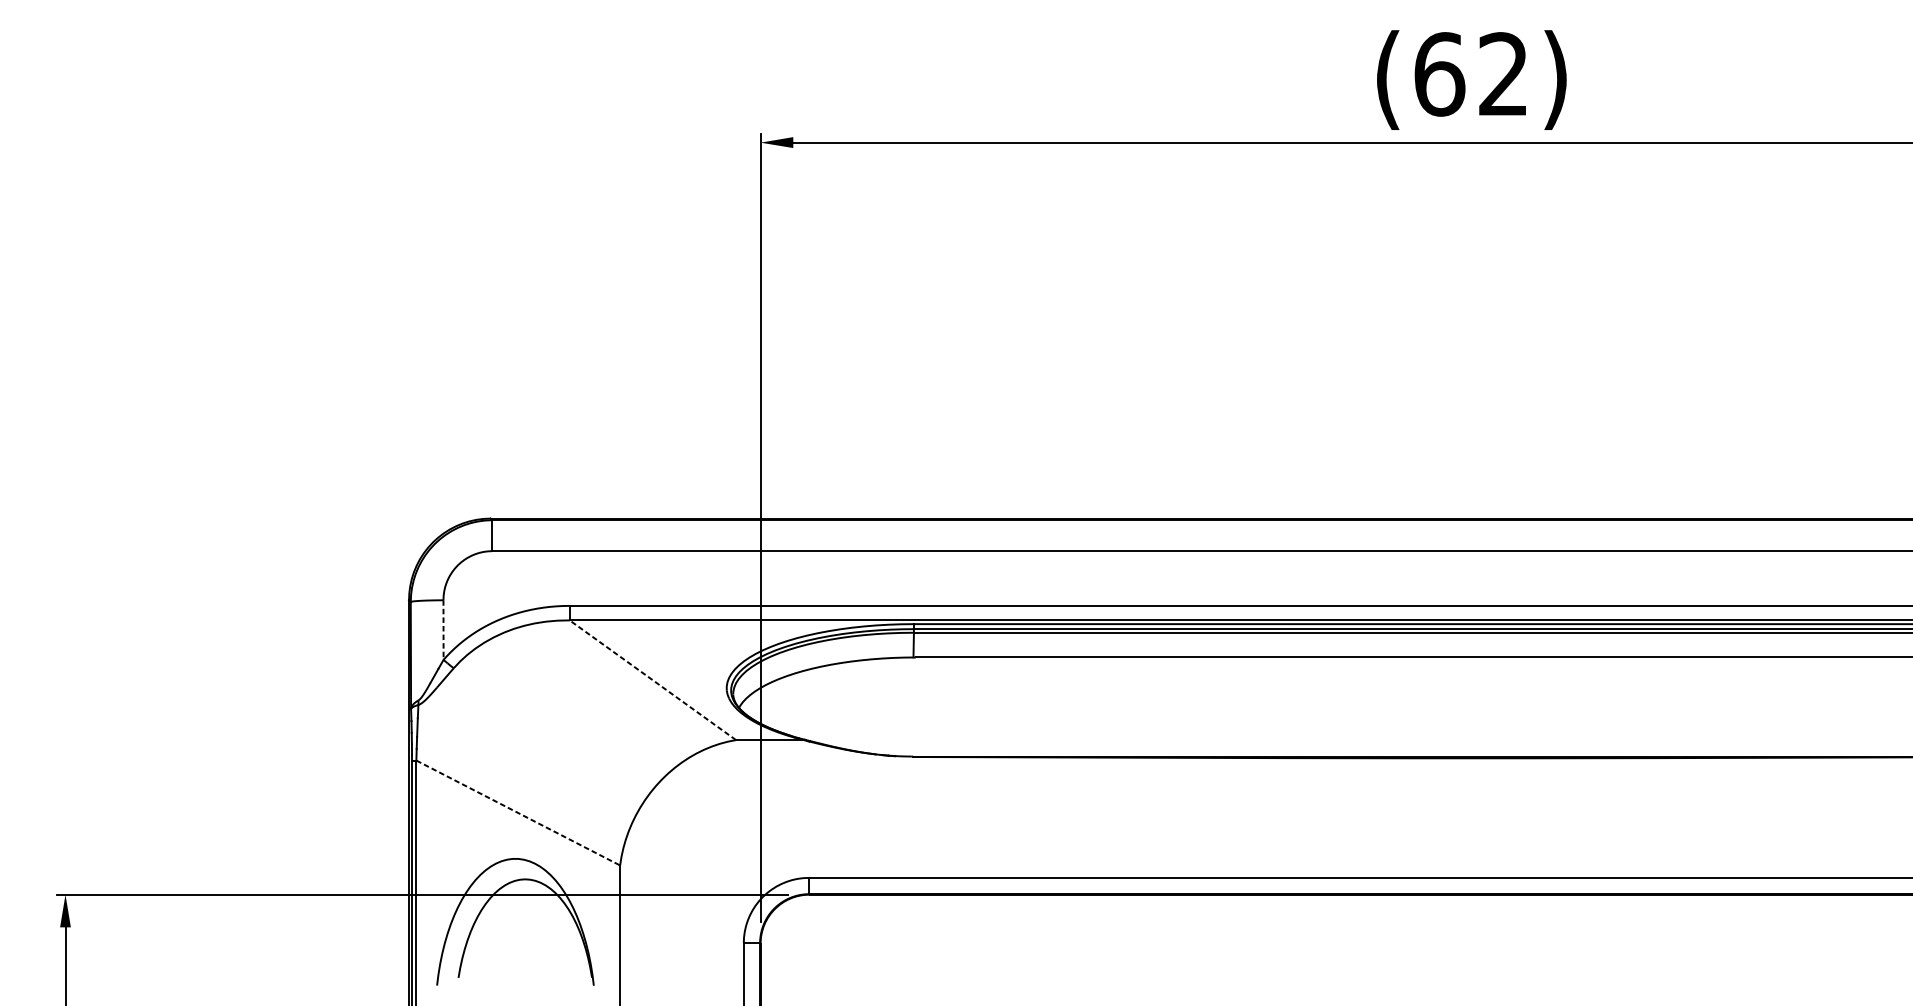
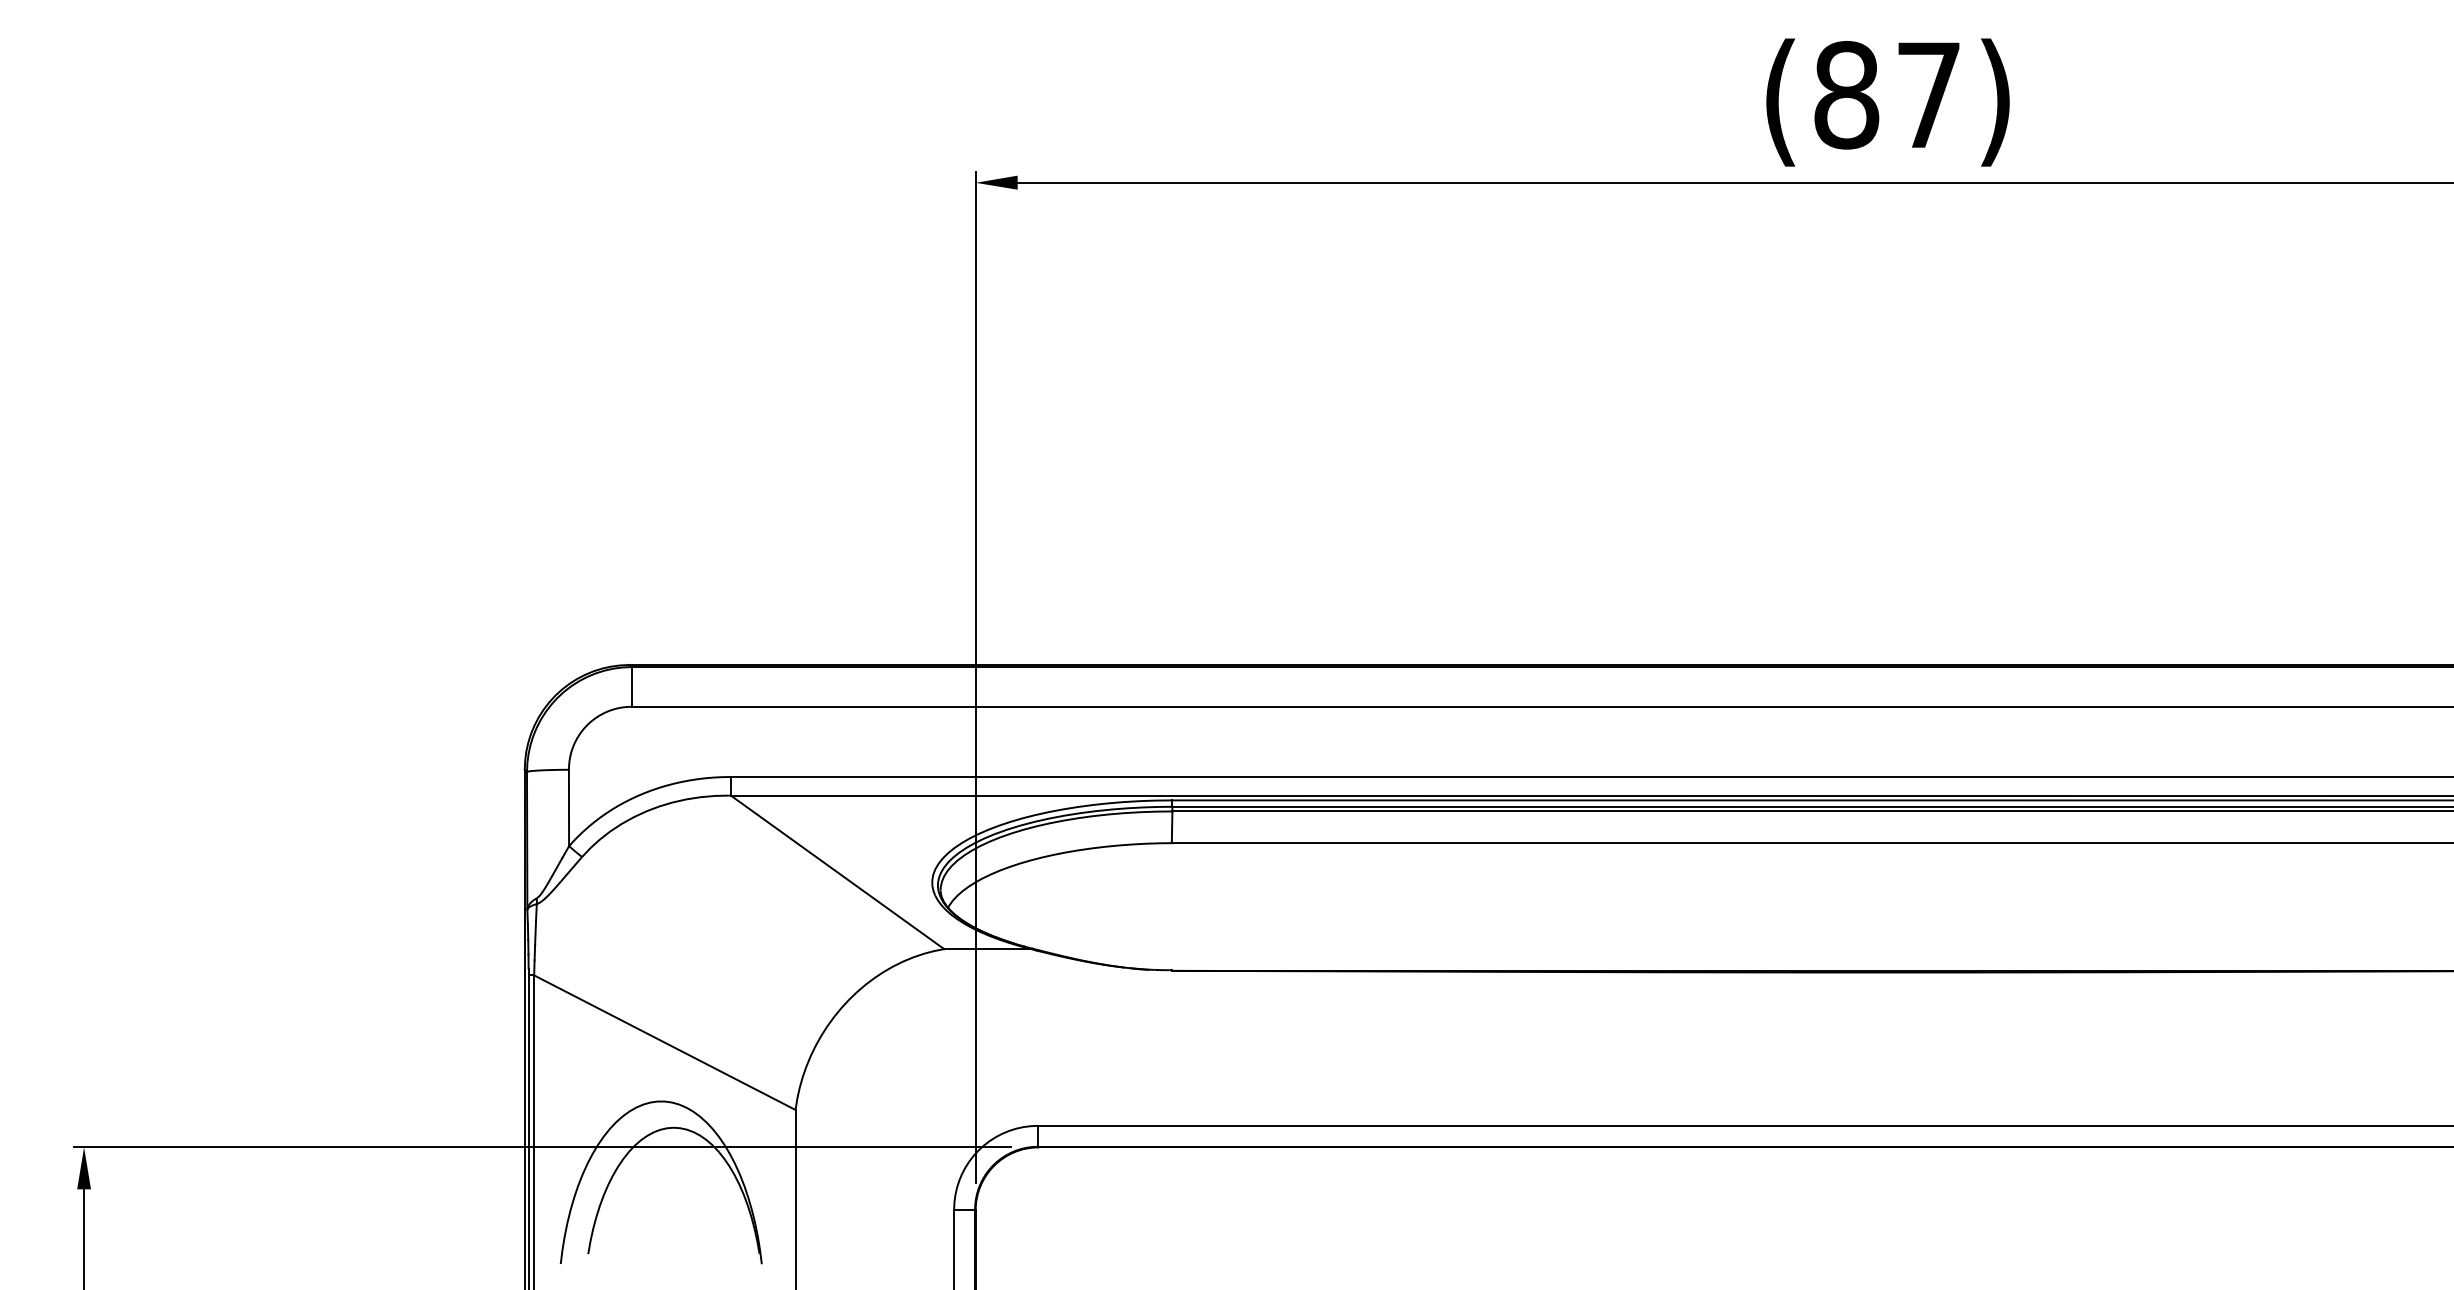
text: (1470, 74) -> (1886, 95), (62) -> (87)
line: (443, 630) -> (569, 808), dashed -> solid
line: (652, 680) -> (837, 872), dashed -> solid
line: (517, 812) -> (664, 1042), dashed -> solid

